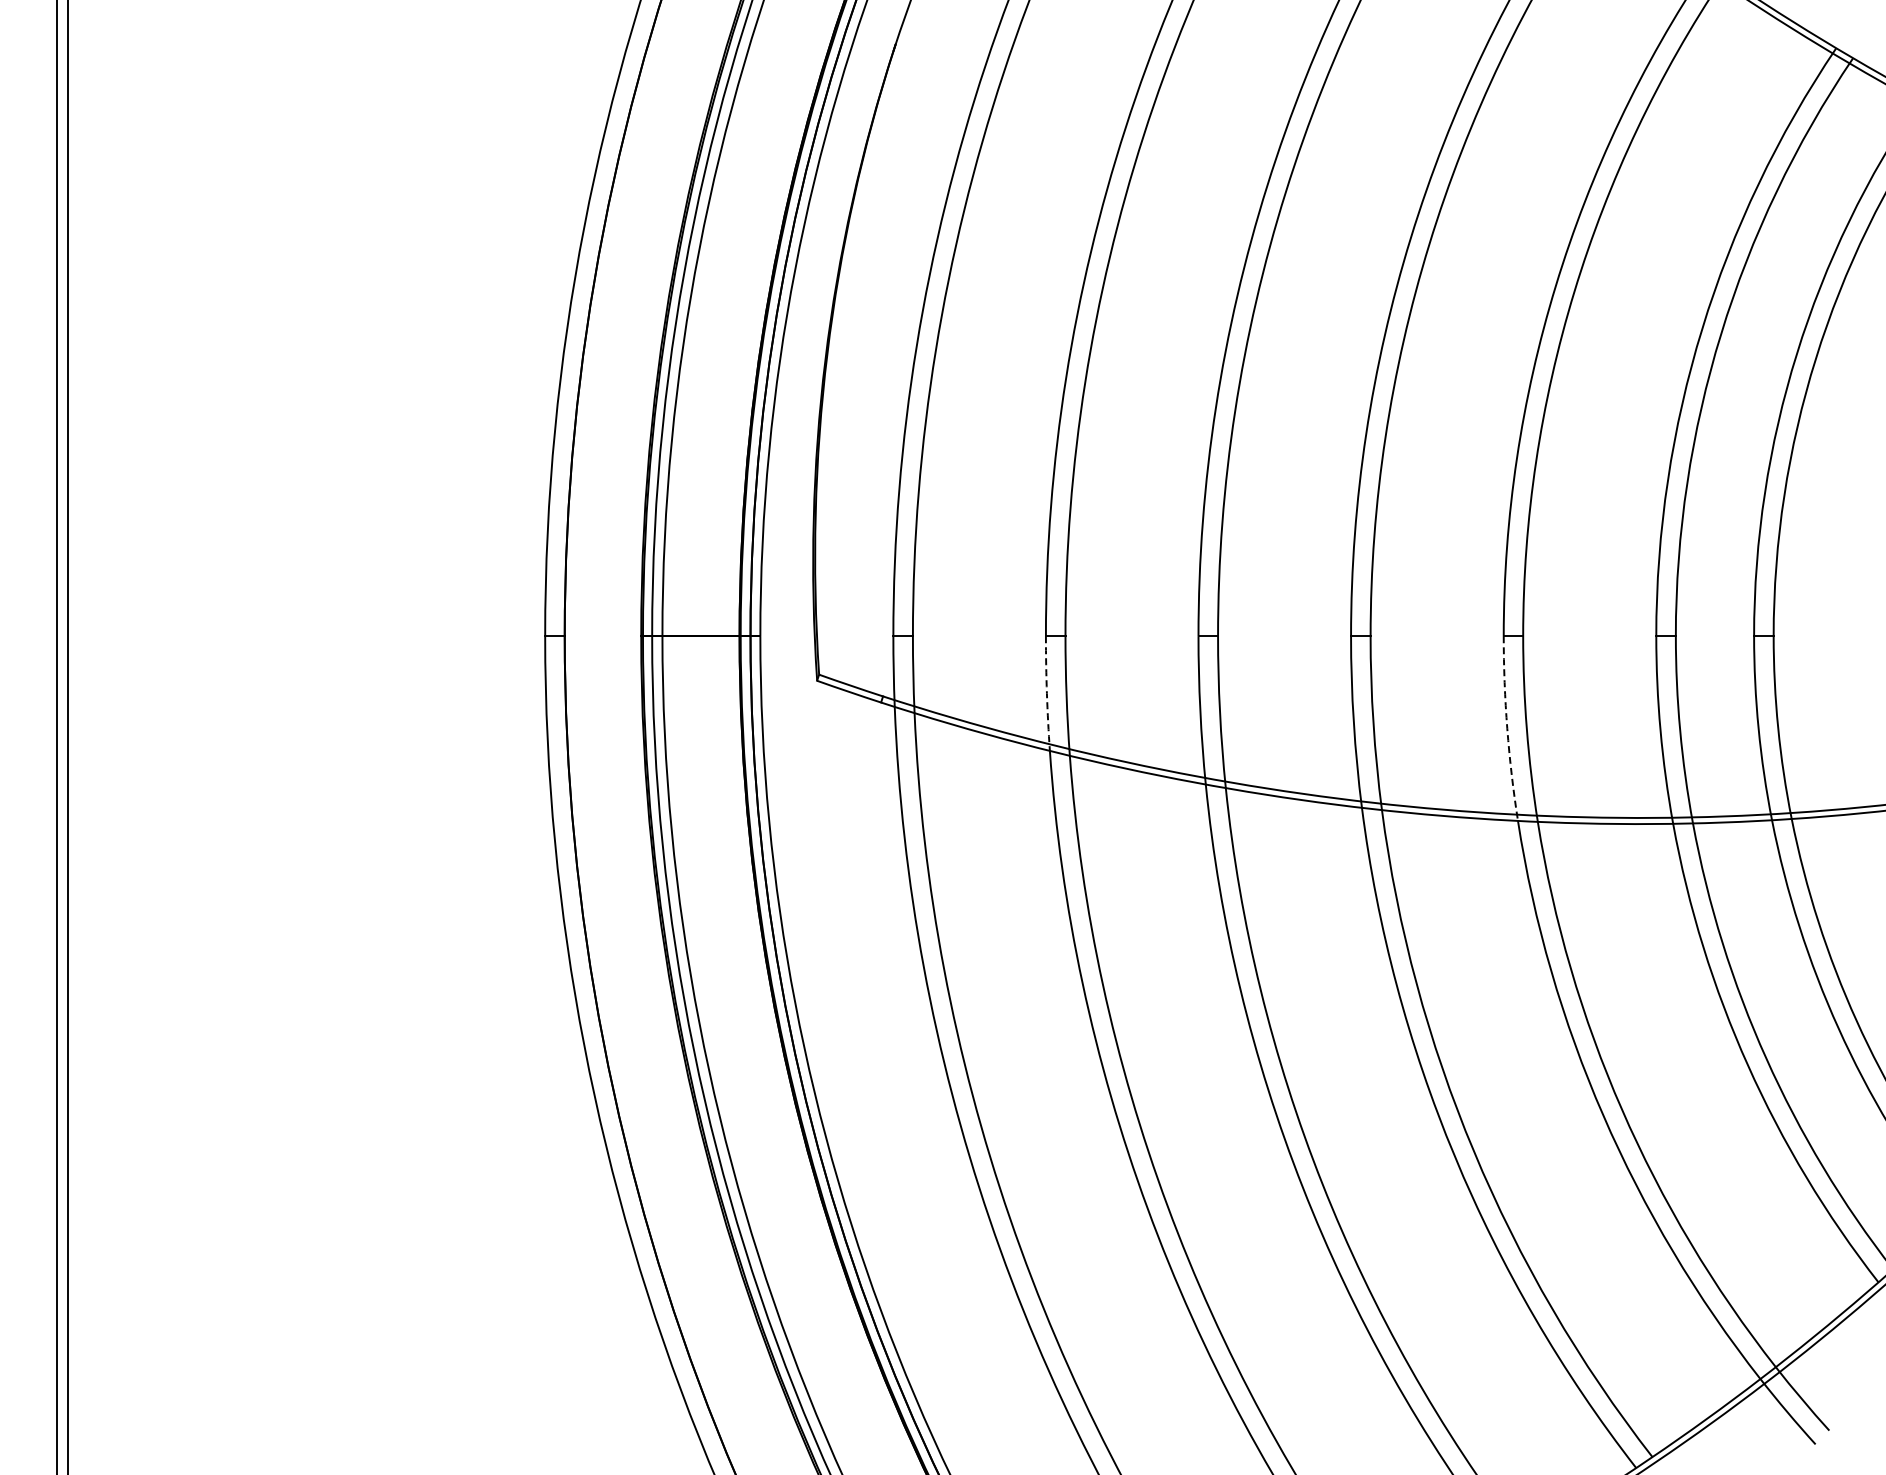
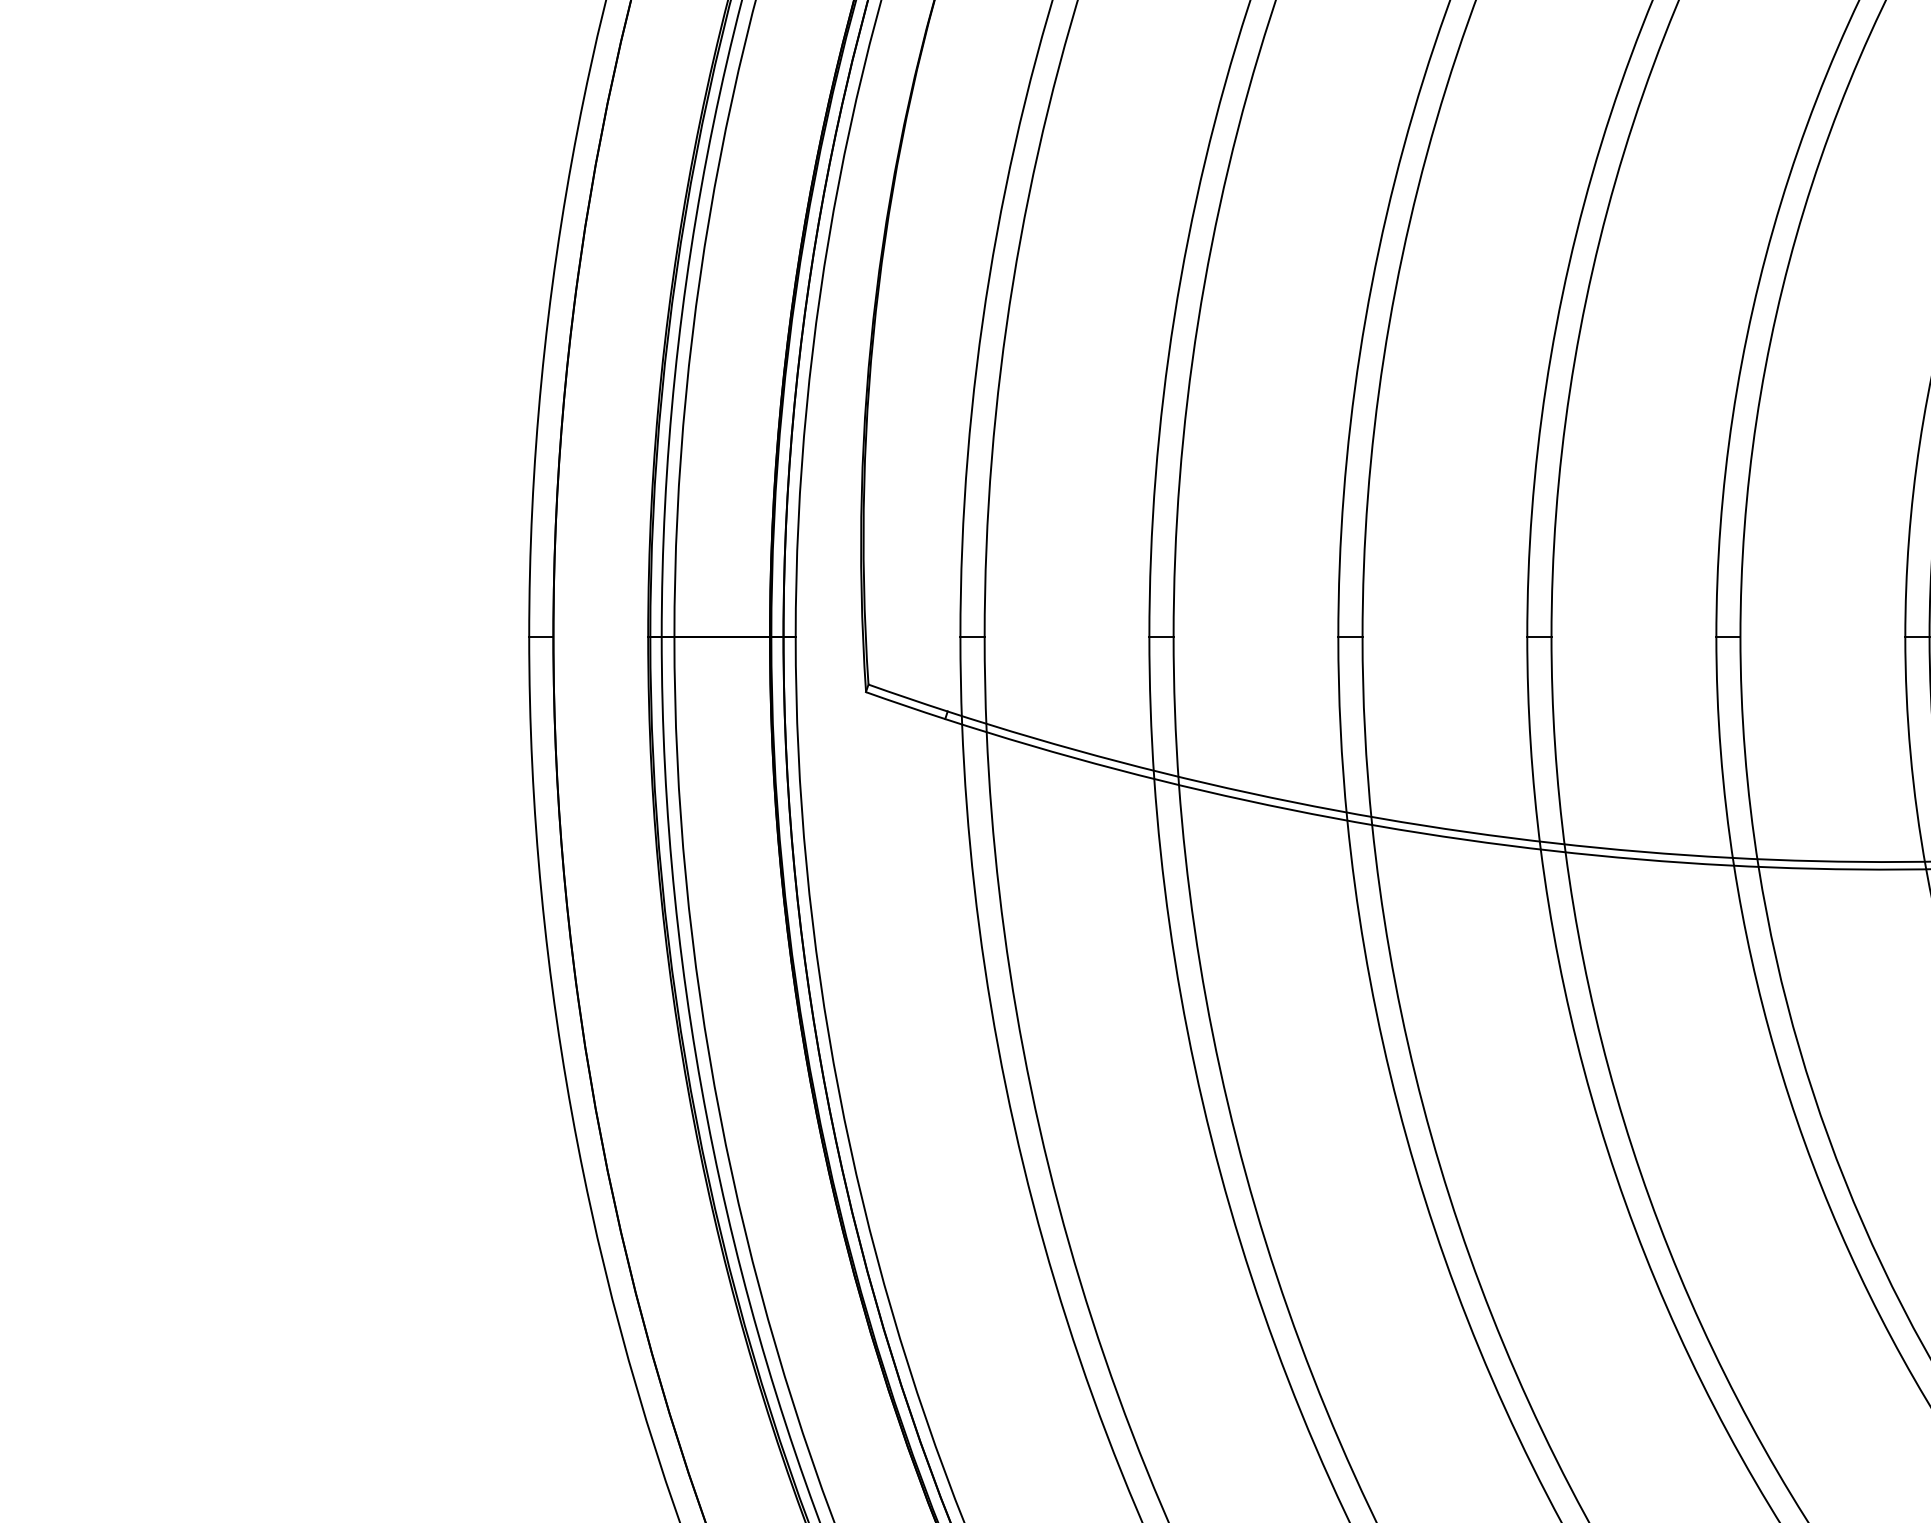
arc: (1046, 693) -> (1150, 707), dashed -> solid
arc: (1507, 728) -> (1721, 751), dashed -> solid

